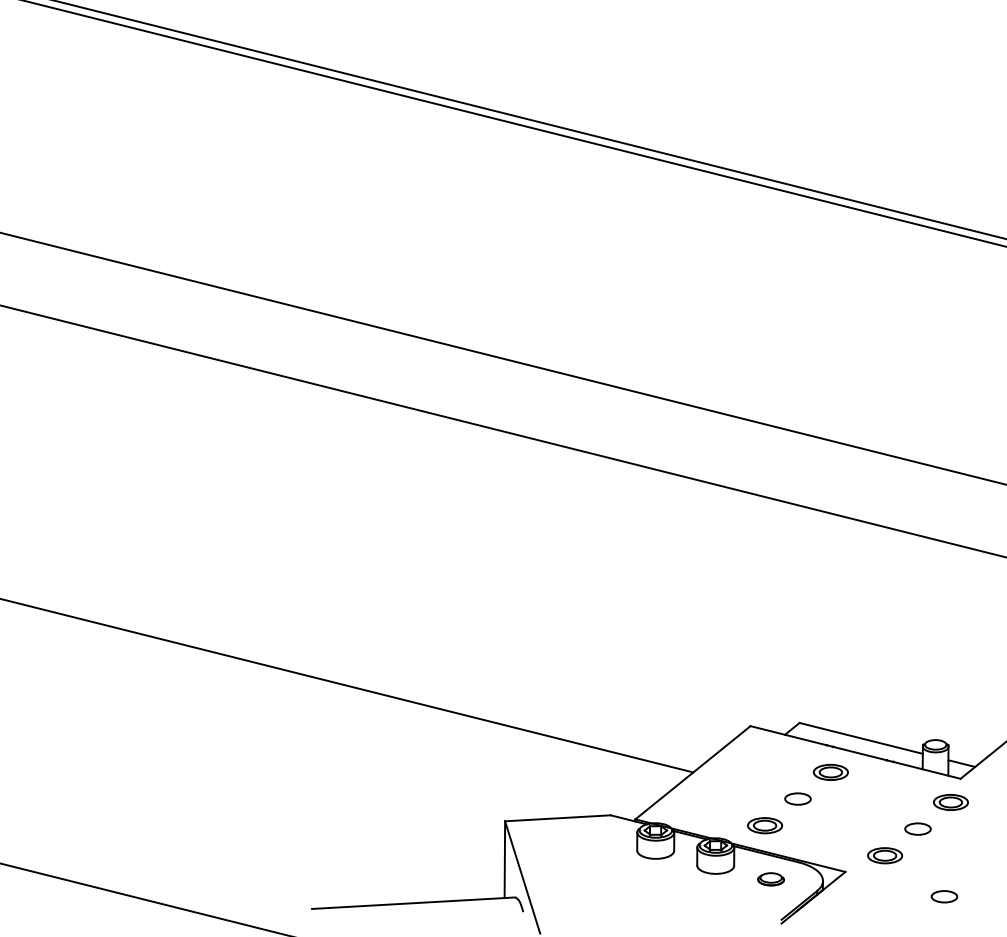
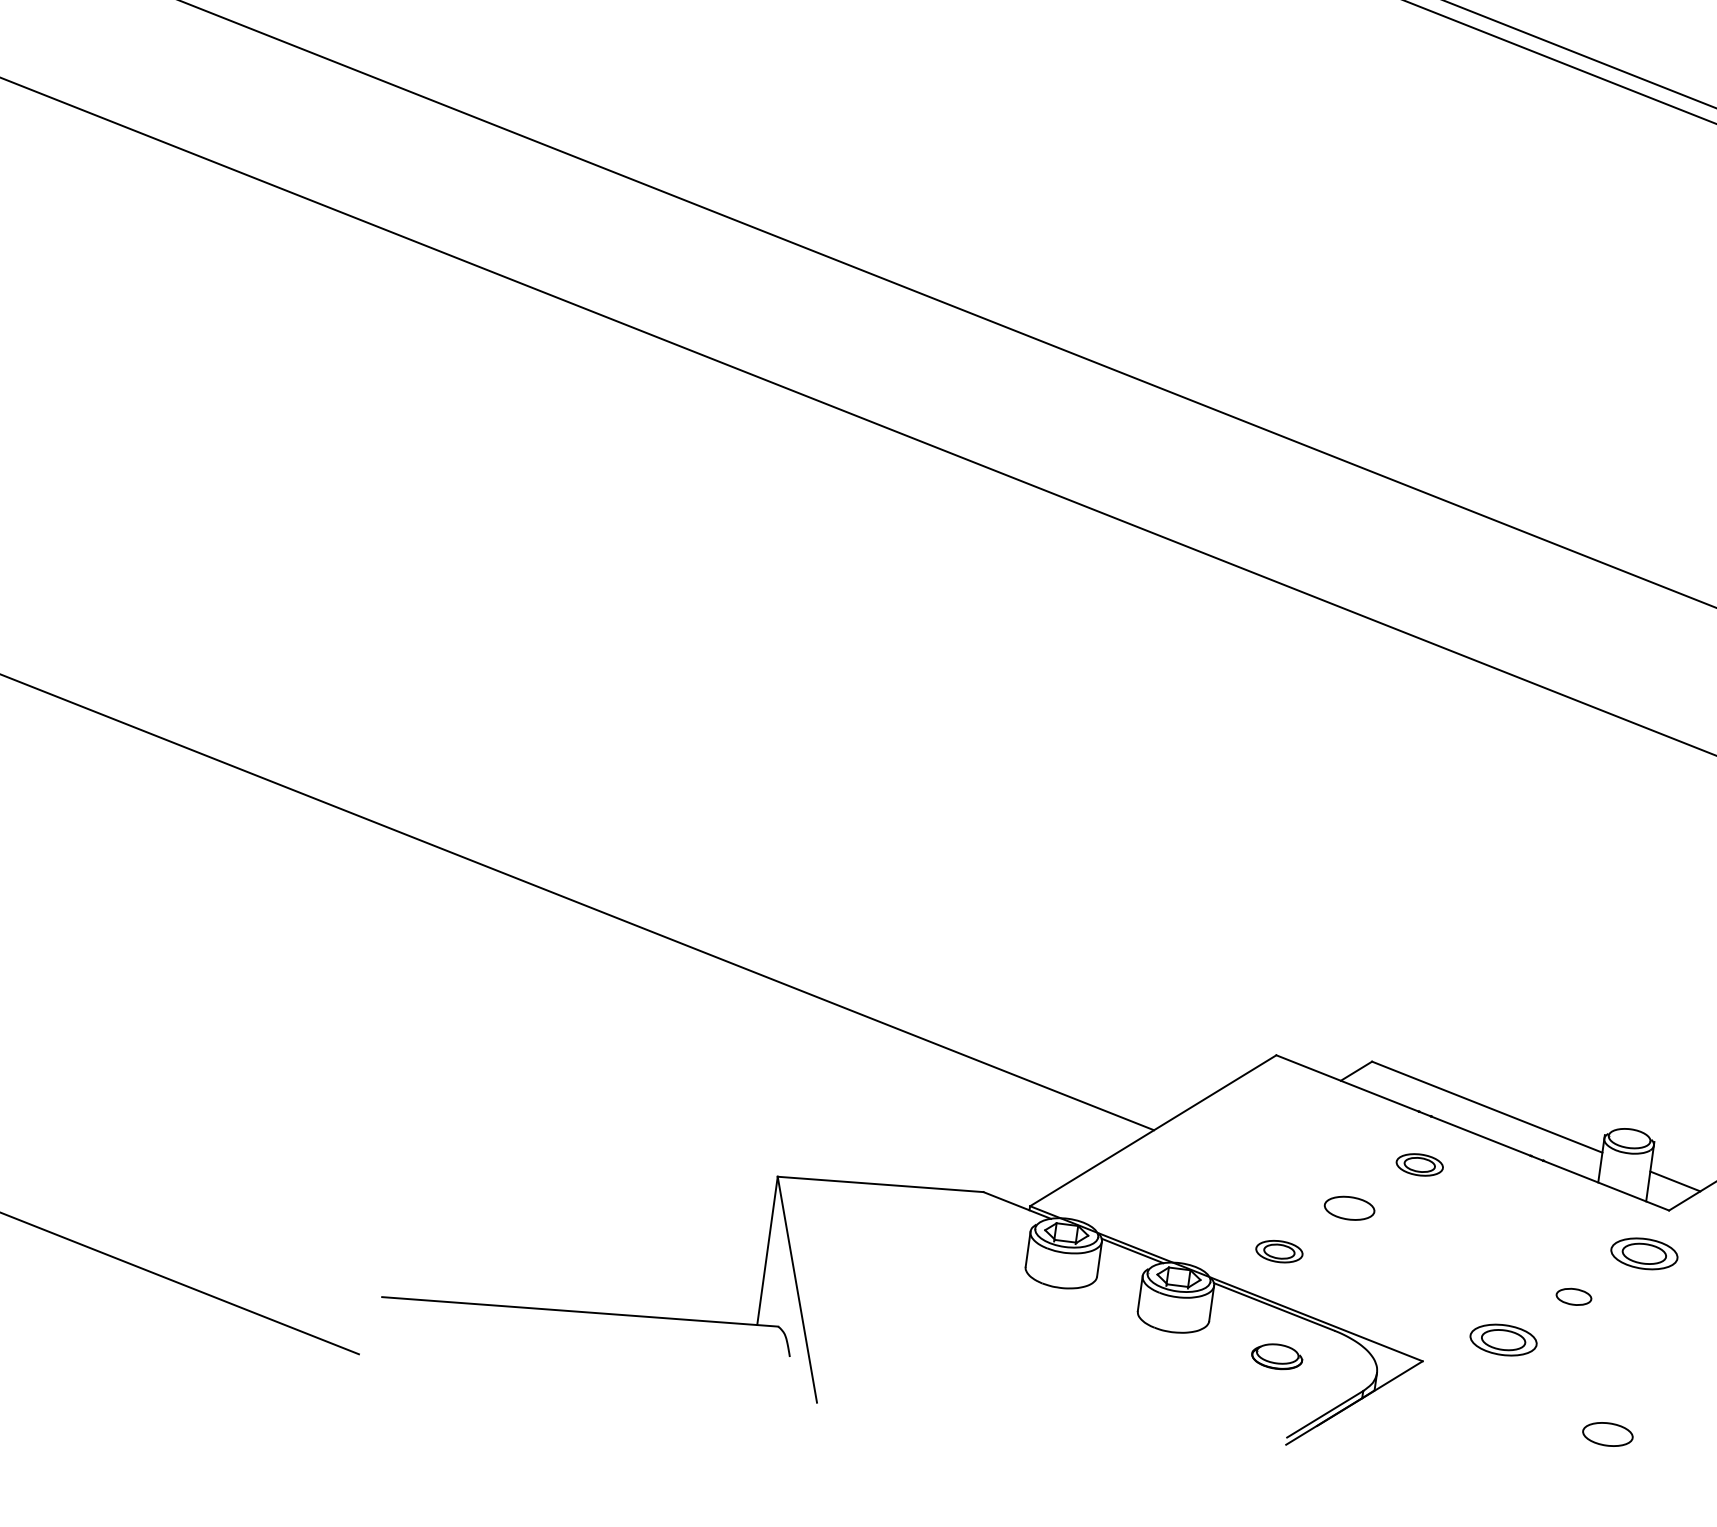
part: (830, 771) -> (1419, 1163), size x0.7
part: (765, 825) -> (1280, 1251), size x0.7
part: (917, 828) -> (1573, 1295), size x0.7

